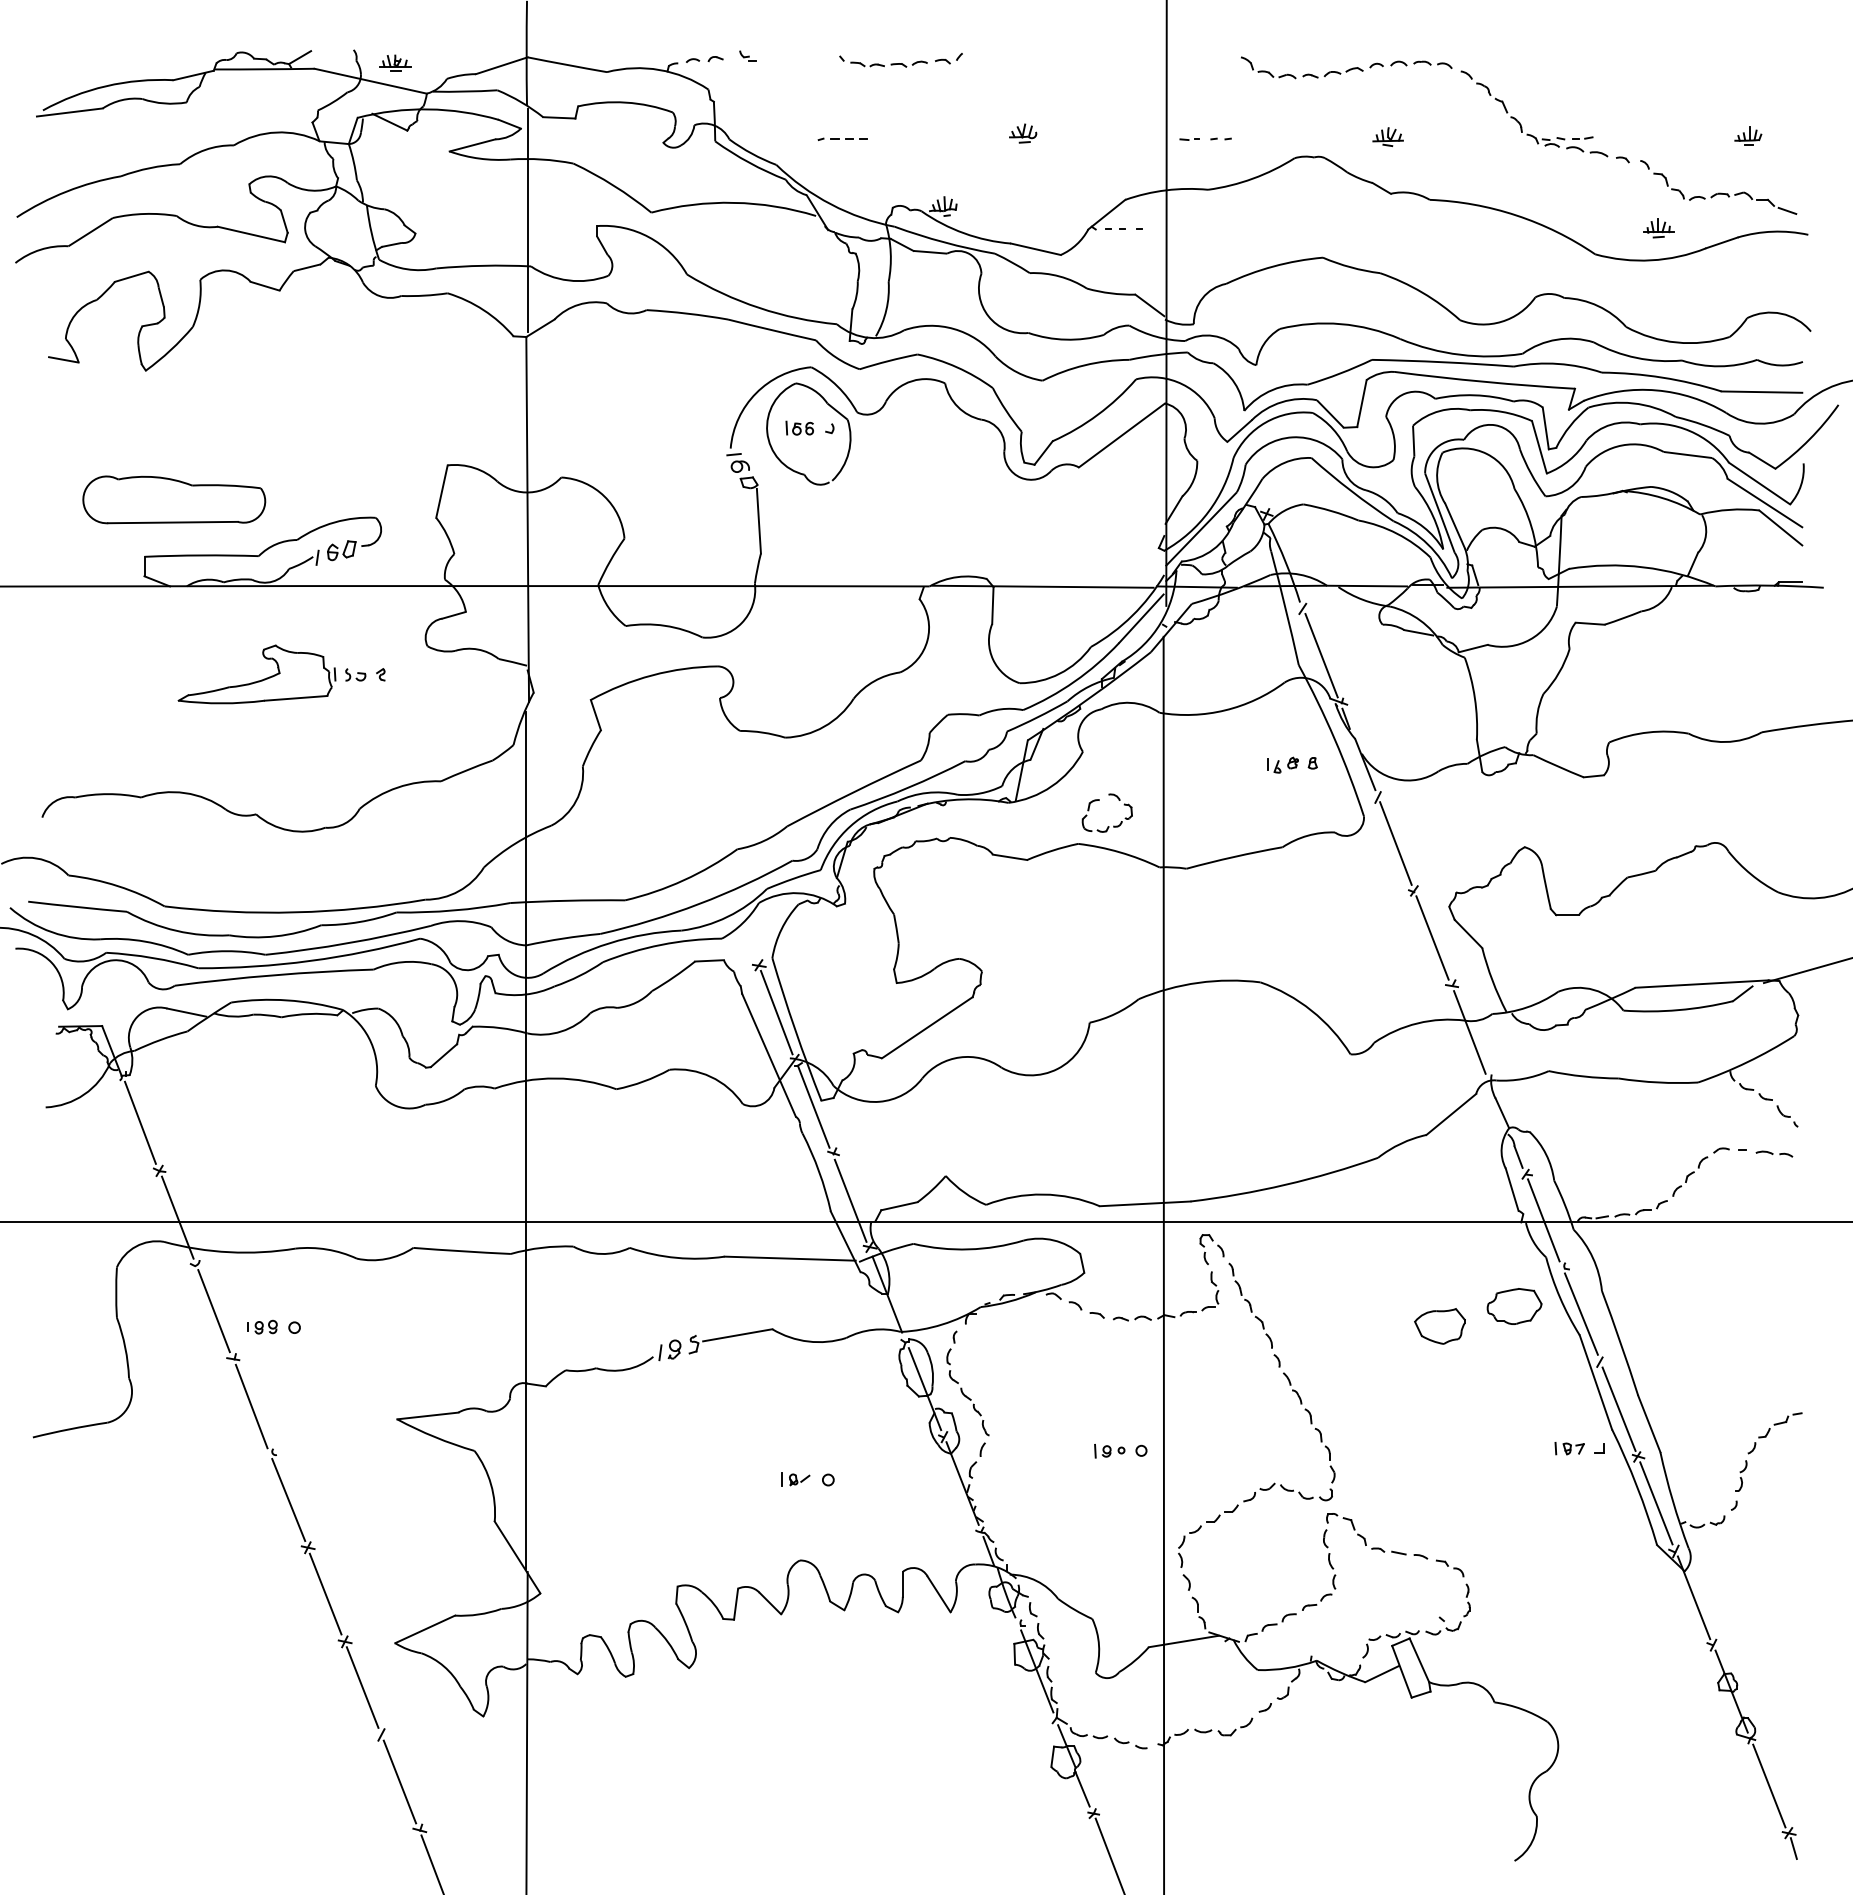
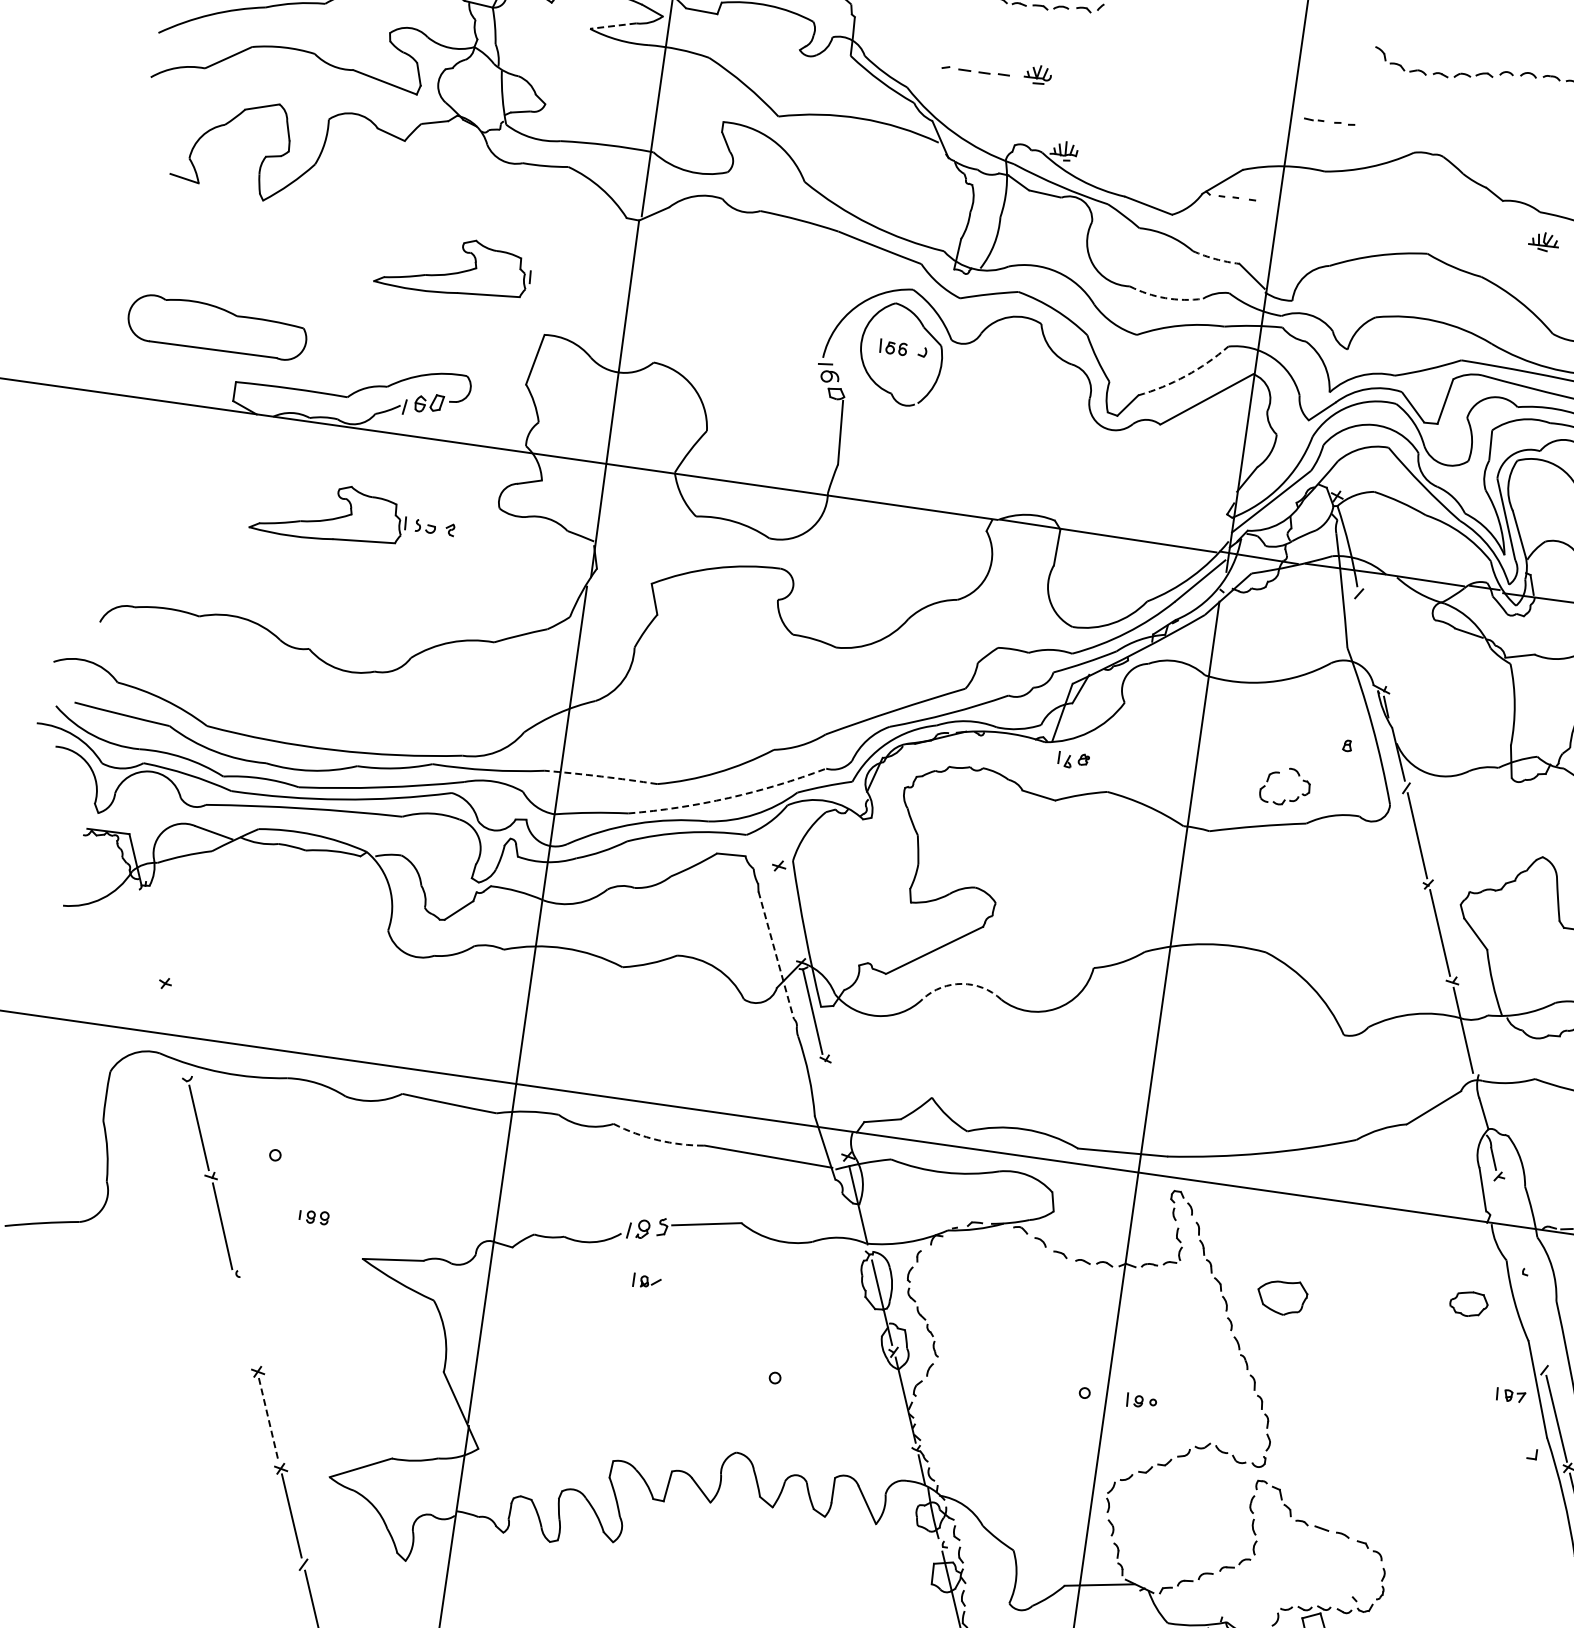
part: (1023, 133) -> (1038, 74), moved
part: (1387, 136) -> (1543, 241), moved
part: (842, 138) -> (975, 70), size x1.4
line: (472, 145) -> (613, 26), solid -> dashed
arc: (1110, 293) -> (1215, 259), solid -> dashed
arc: (1066, 339) -> (1165, 298), solid -> dashed
arc: (1097, 414) -> (1185, 375), solid -> dashed
part: (347, 415) -> (453, 272), added
part: (174, 499) -> (217, 327), moved
line: (1321, 655) -> (1370, 641), removed
part: (1282, 764) -> (1073, 759), moved
part: (1099, 800) -> (1279, 773), moved
arc: (567, 900) -> (601, 776), solid -> dashed
arc: (699, 904) -> (729, 798), solid -> dashed
line: (776, 1012) -> (789, 914), removed
line: (769, 1055) -> (776, 955), solid -> dashed
arc: (959, 1057) -> (961, 983), solid -> dashed
line: (140, 1122) -> (153, 933), removed
line: (850, 1200) -> (835, 1108), removed
line: (177, 1217) -> (176, 1031), removed
line: (1543, 1220) -> (1509, 1224), removed
arc: (676, 1257) -> (657, 1139), solid -> dashed
part: (1514, 1306) -> (1468, 1304), size x0.7
line: (1580, 1313) -> (1532, 1320), removed
part: (262, 1326) -> (314, 1216), moved
part: (1439, 1326) -> (1281, 1297), moved
part: (1569, 1448) -> (1510, 1395), moved
part: (1109, 1451) -> (1141, 1401), moved
part: (795, 1479) -> (646, 1281), moved
line: (288, 1500) -> (245, 1323), removed
line: (325, 1594) -> (268, 1419), solid -> dashed

